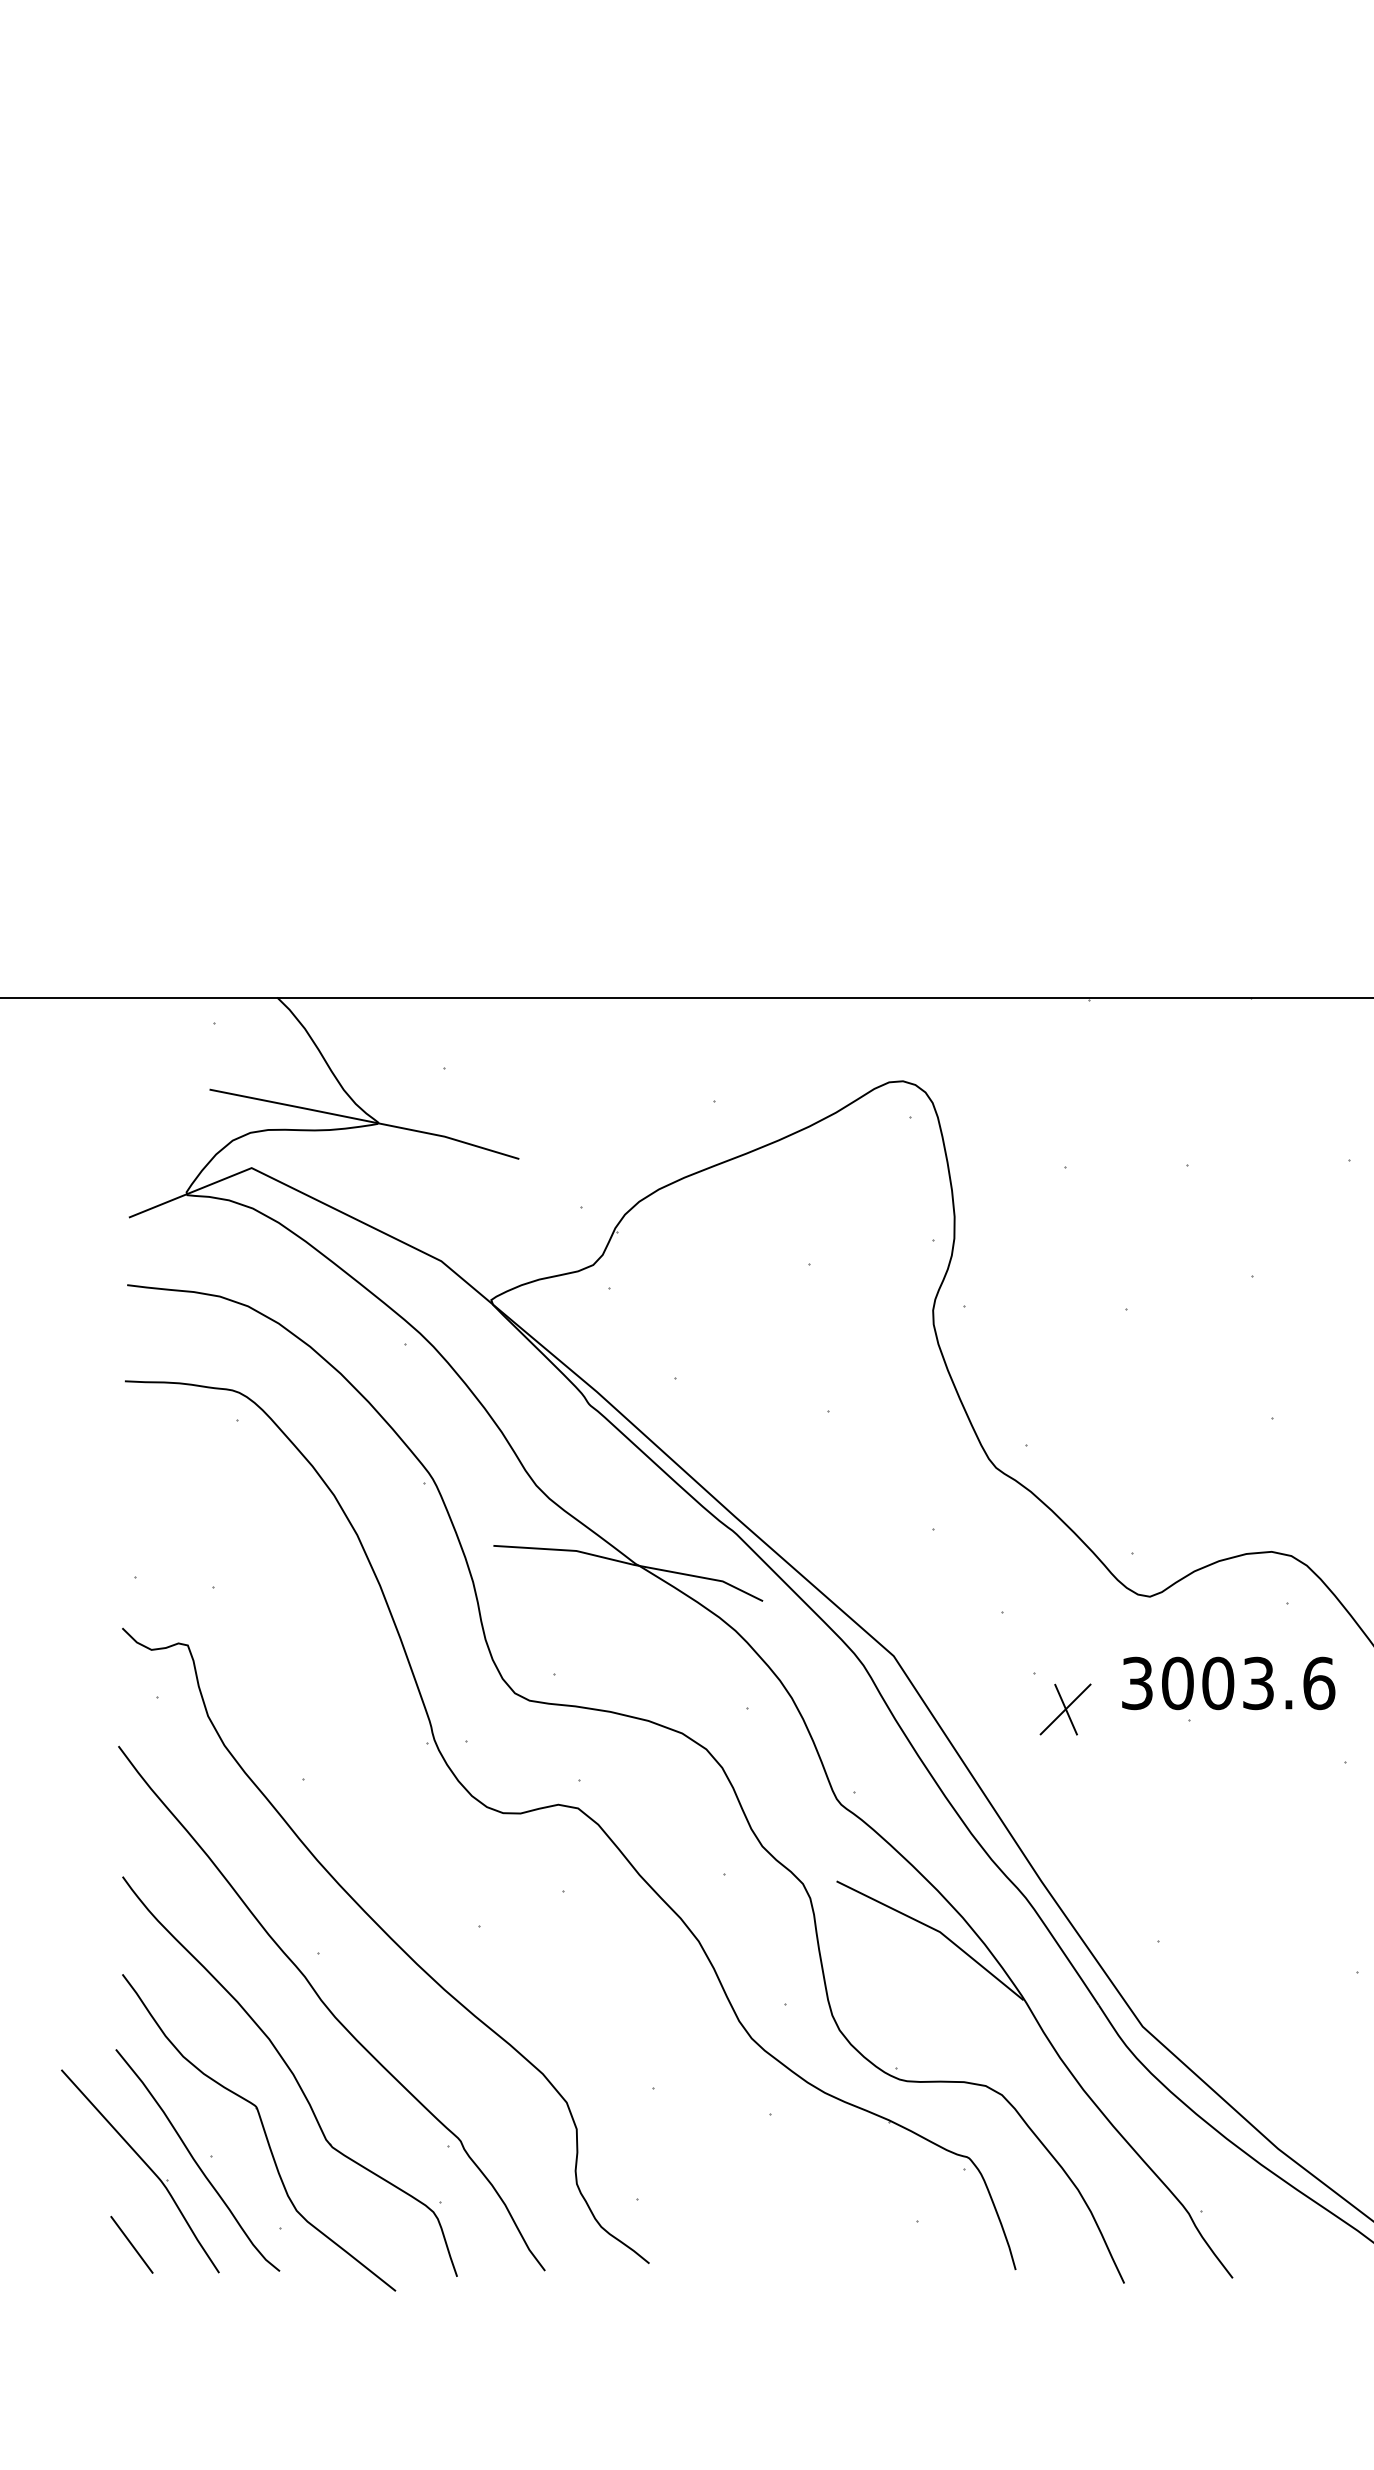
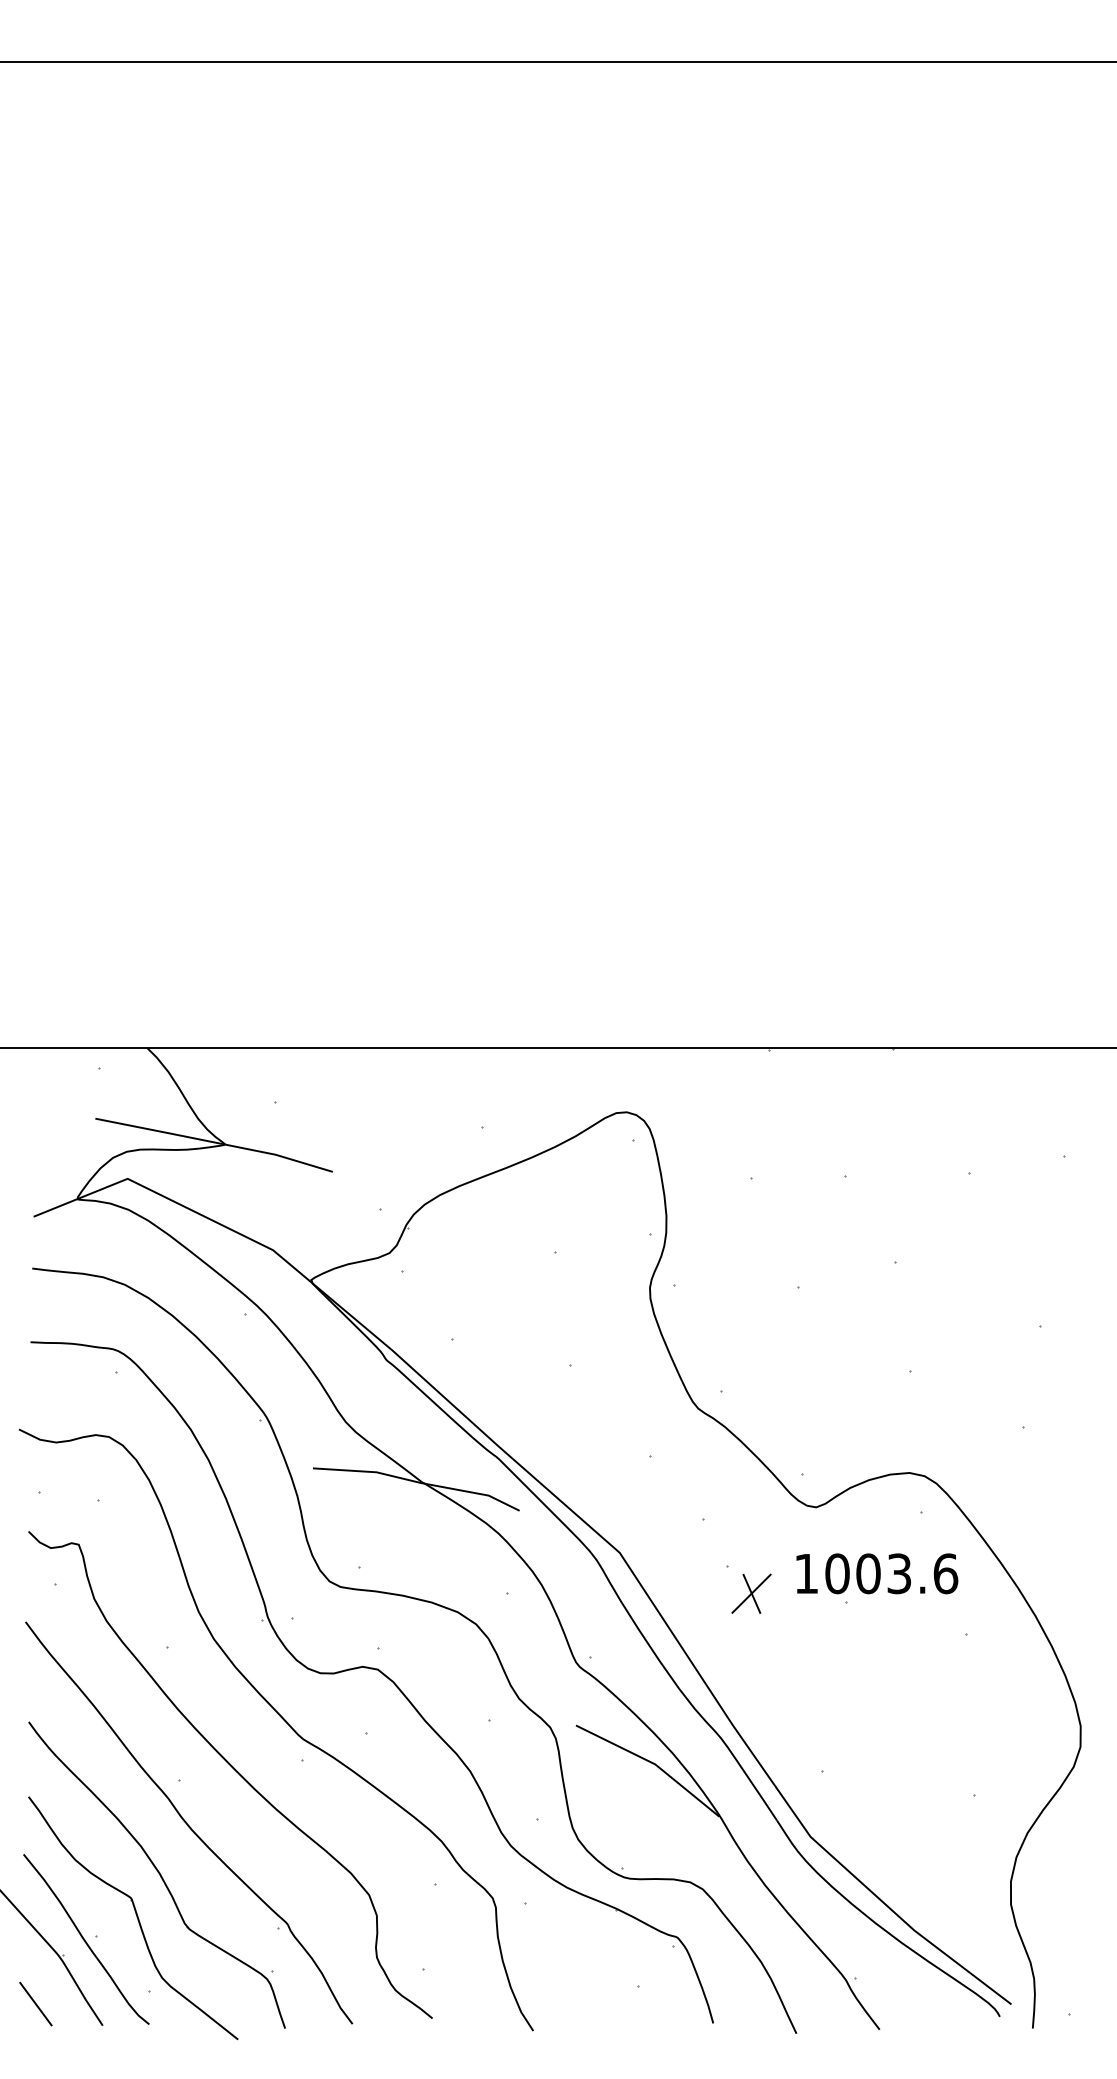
text: (1137, 1683) -> (806, 1573), 3003.6 -> 1003.6
curve: (454, 1874) -> (283, 1720), added

